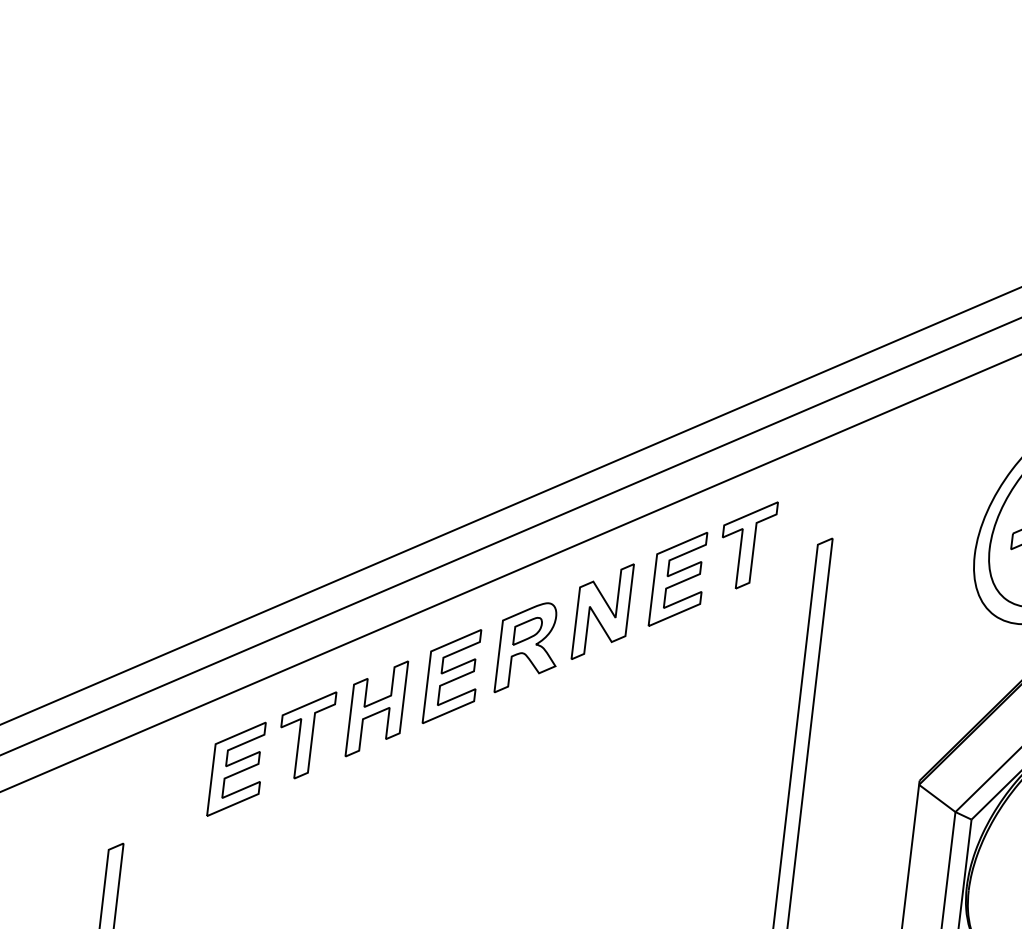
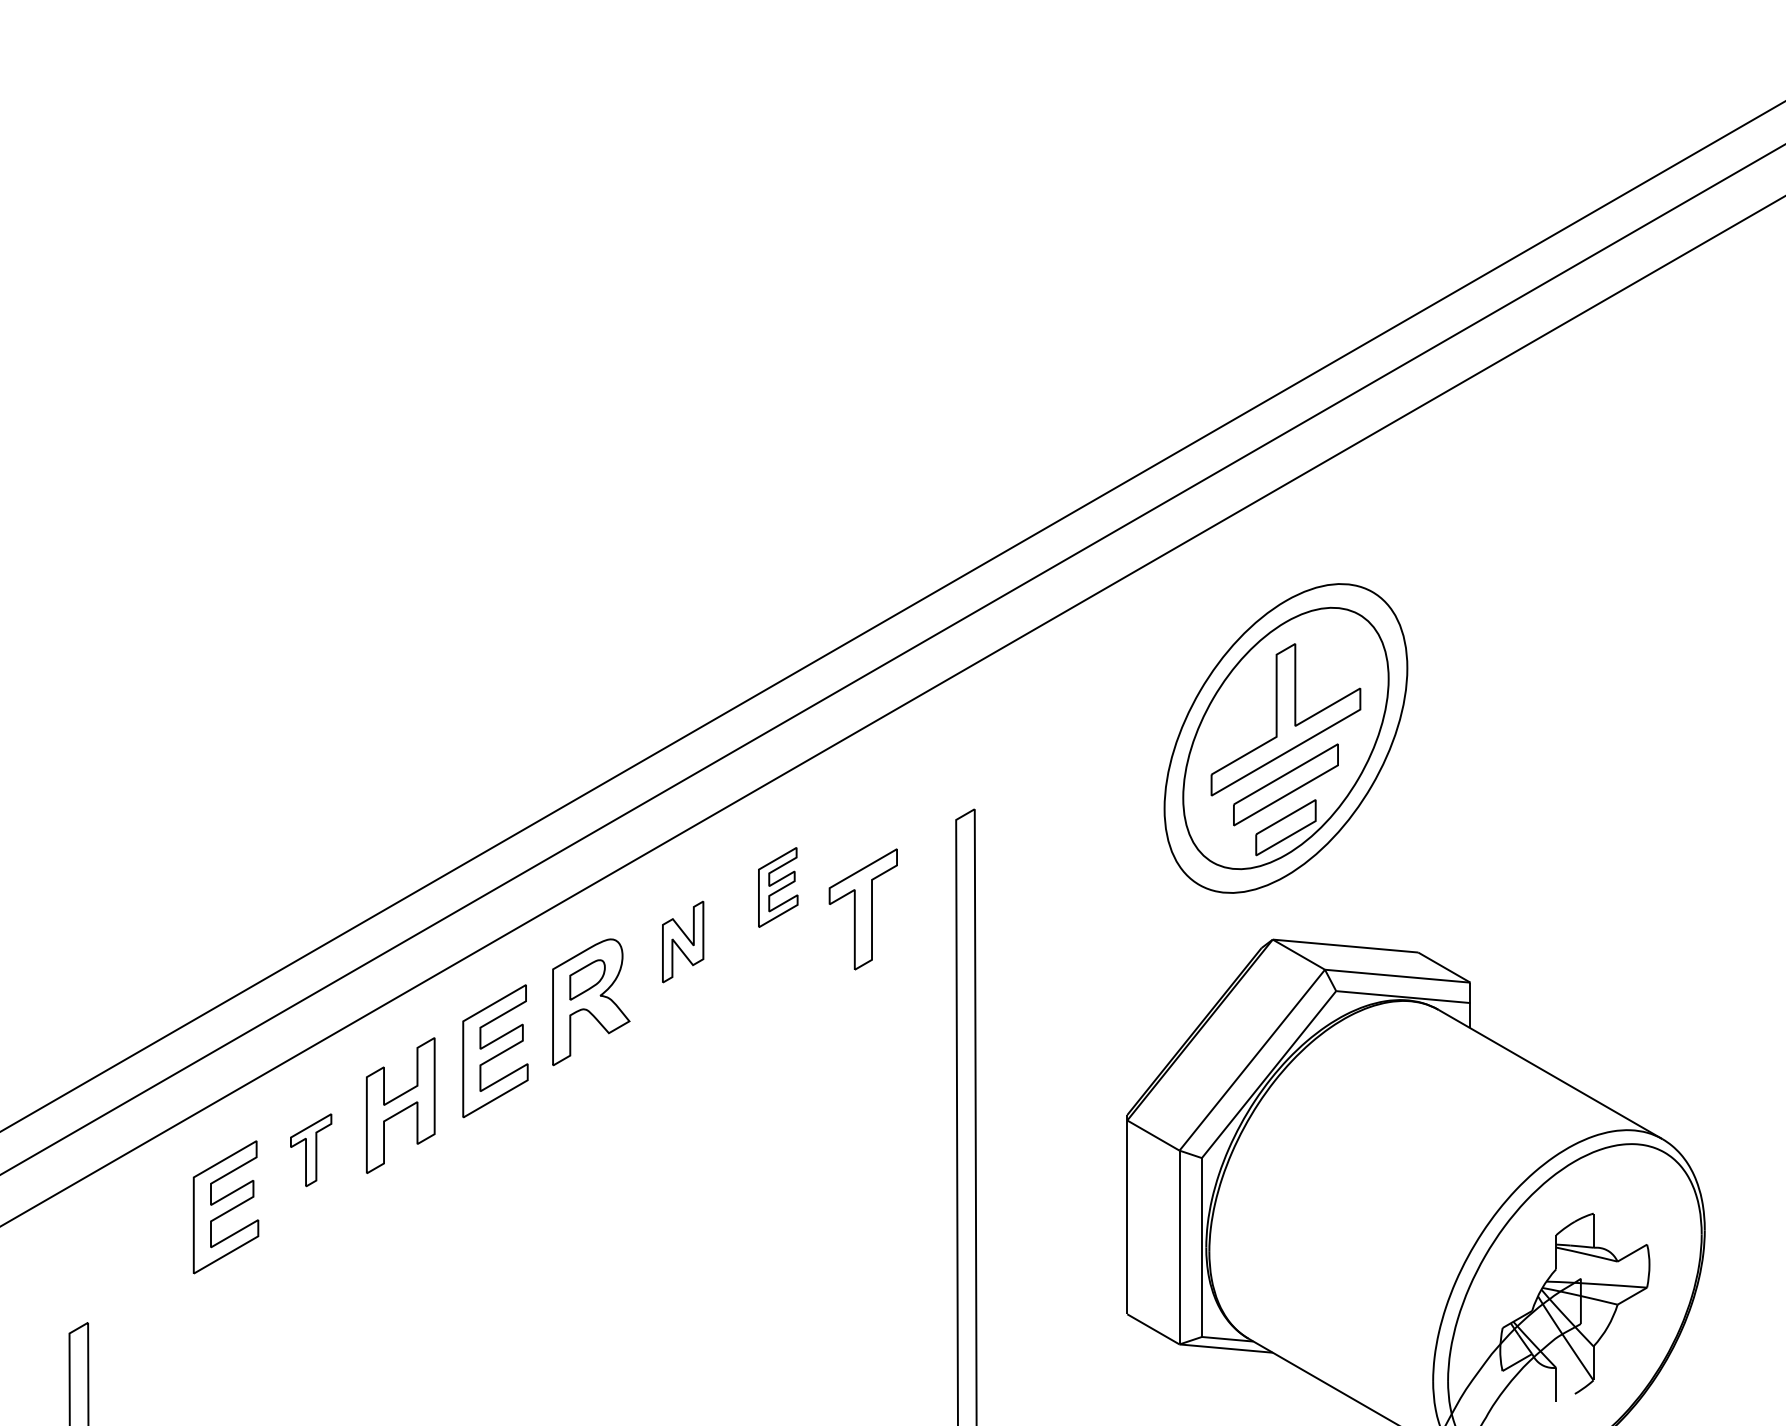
part: (746, 544) -> (862, 909), moved
part: (678, 579) -> (778, 887), size x0.6
part: (602, 611) -> (682, 941), size x0.6
part: (305, 734) -> (310, 1150), size x0.6

